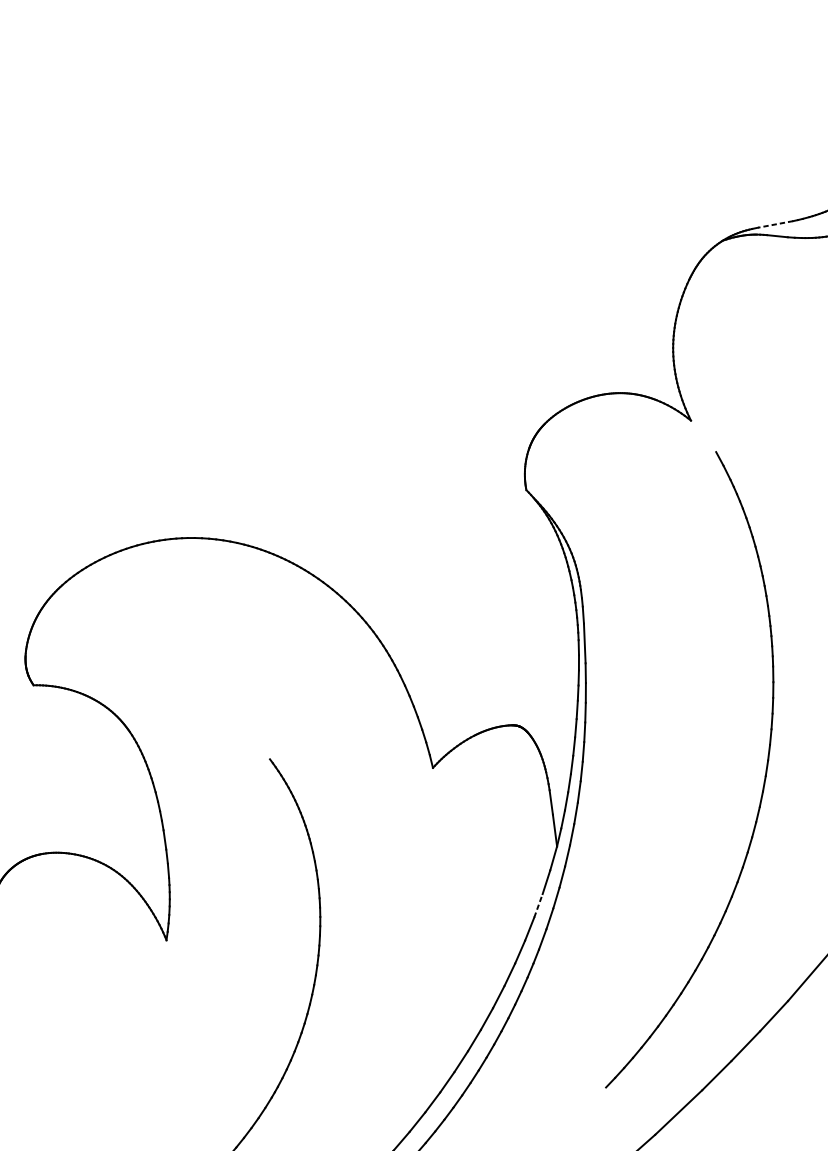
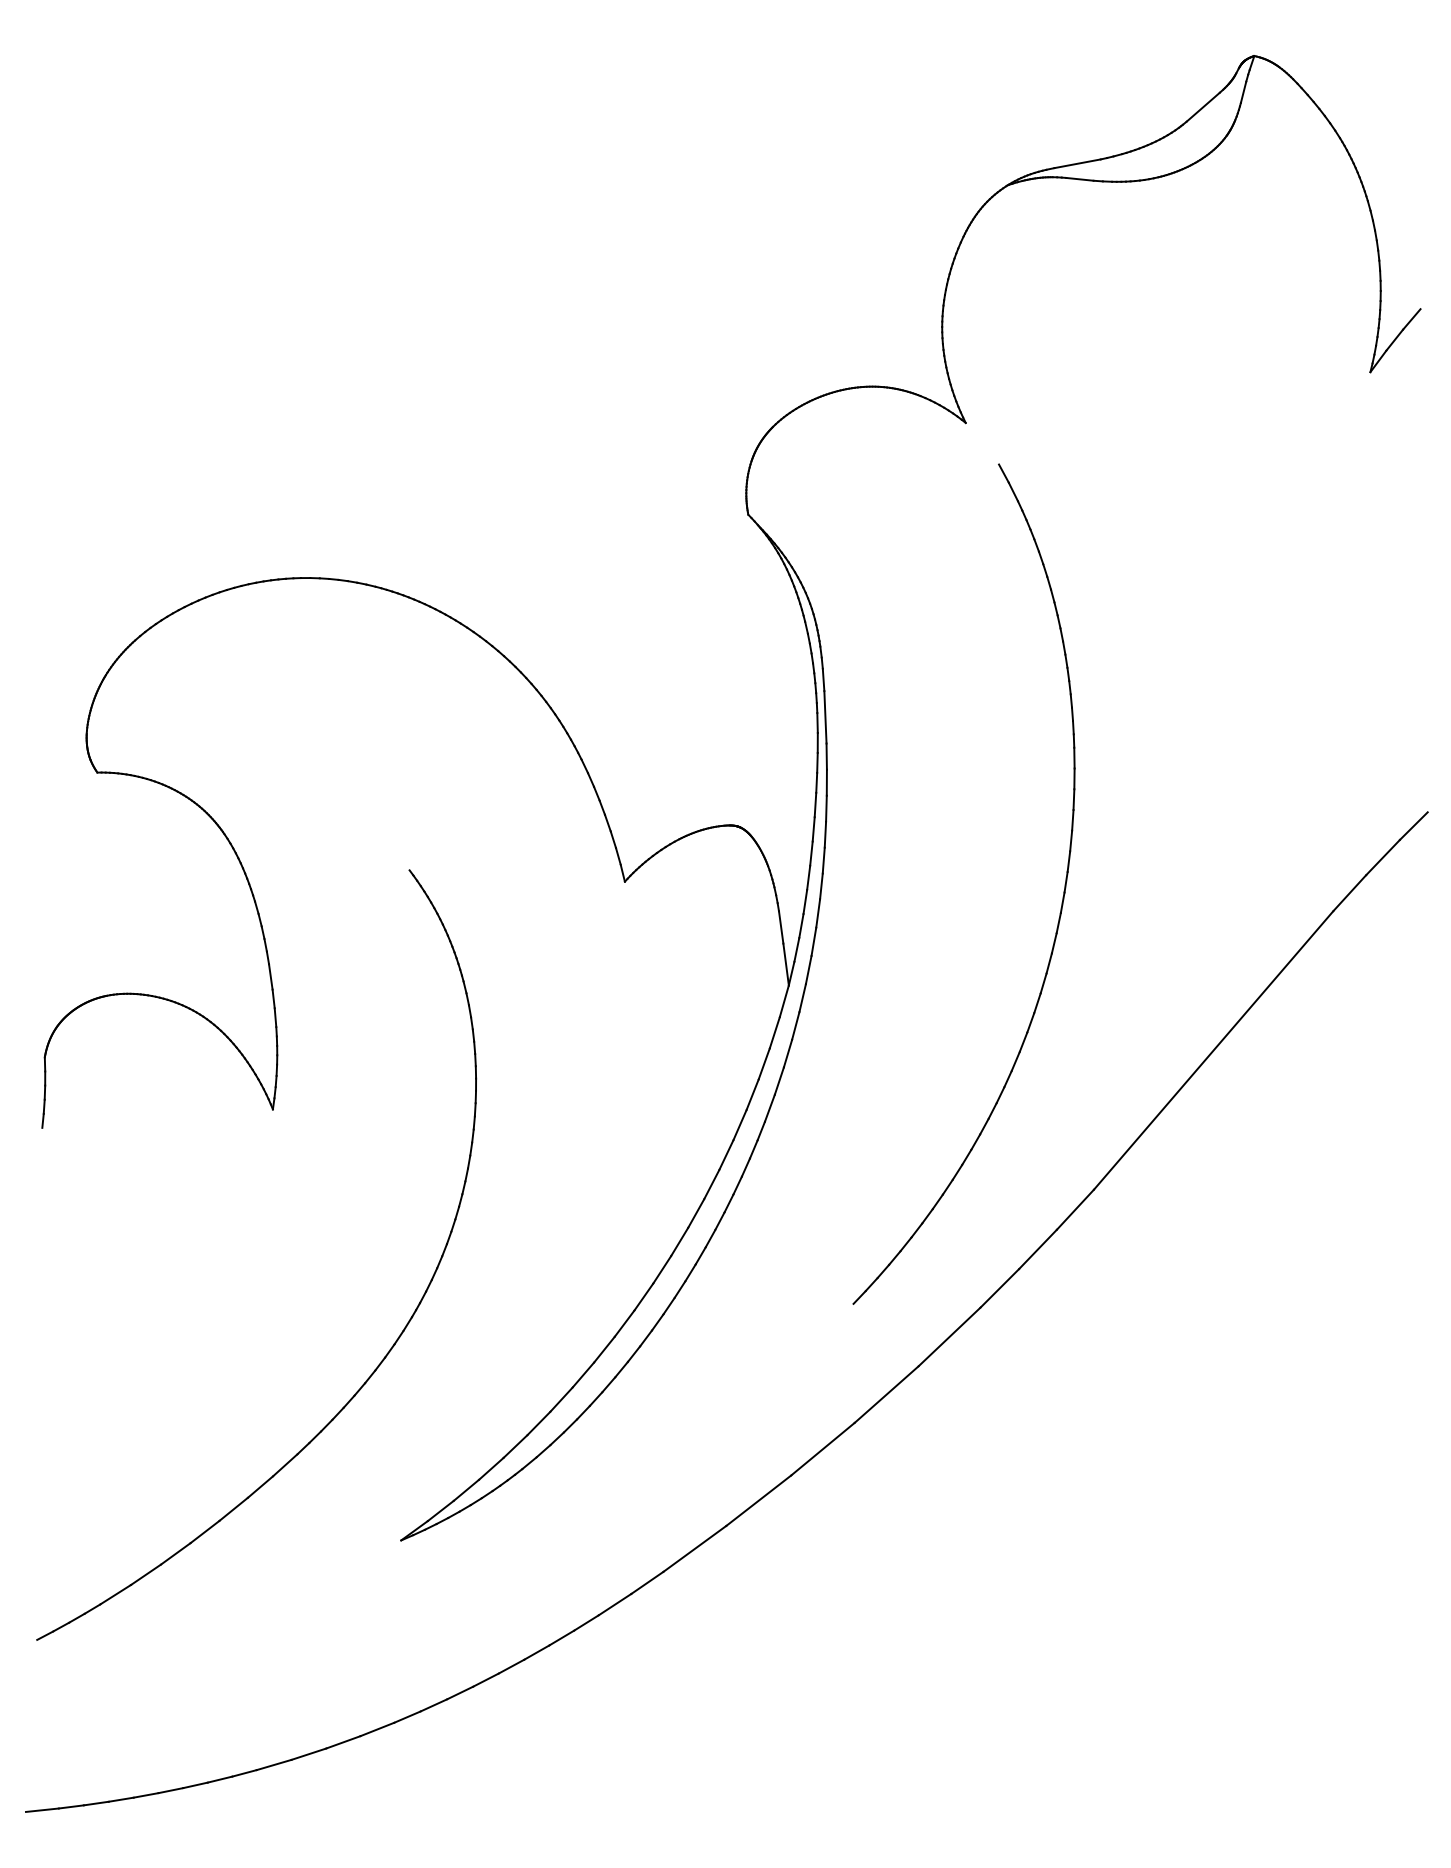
line: (775, 224) -> (1077, 163), dashed -> solid
line: (538, 905) -> (764, 1063), dashed -> solid

